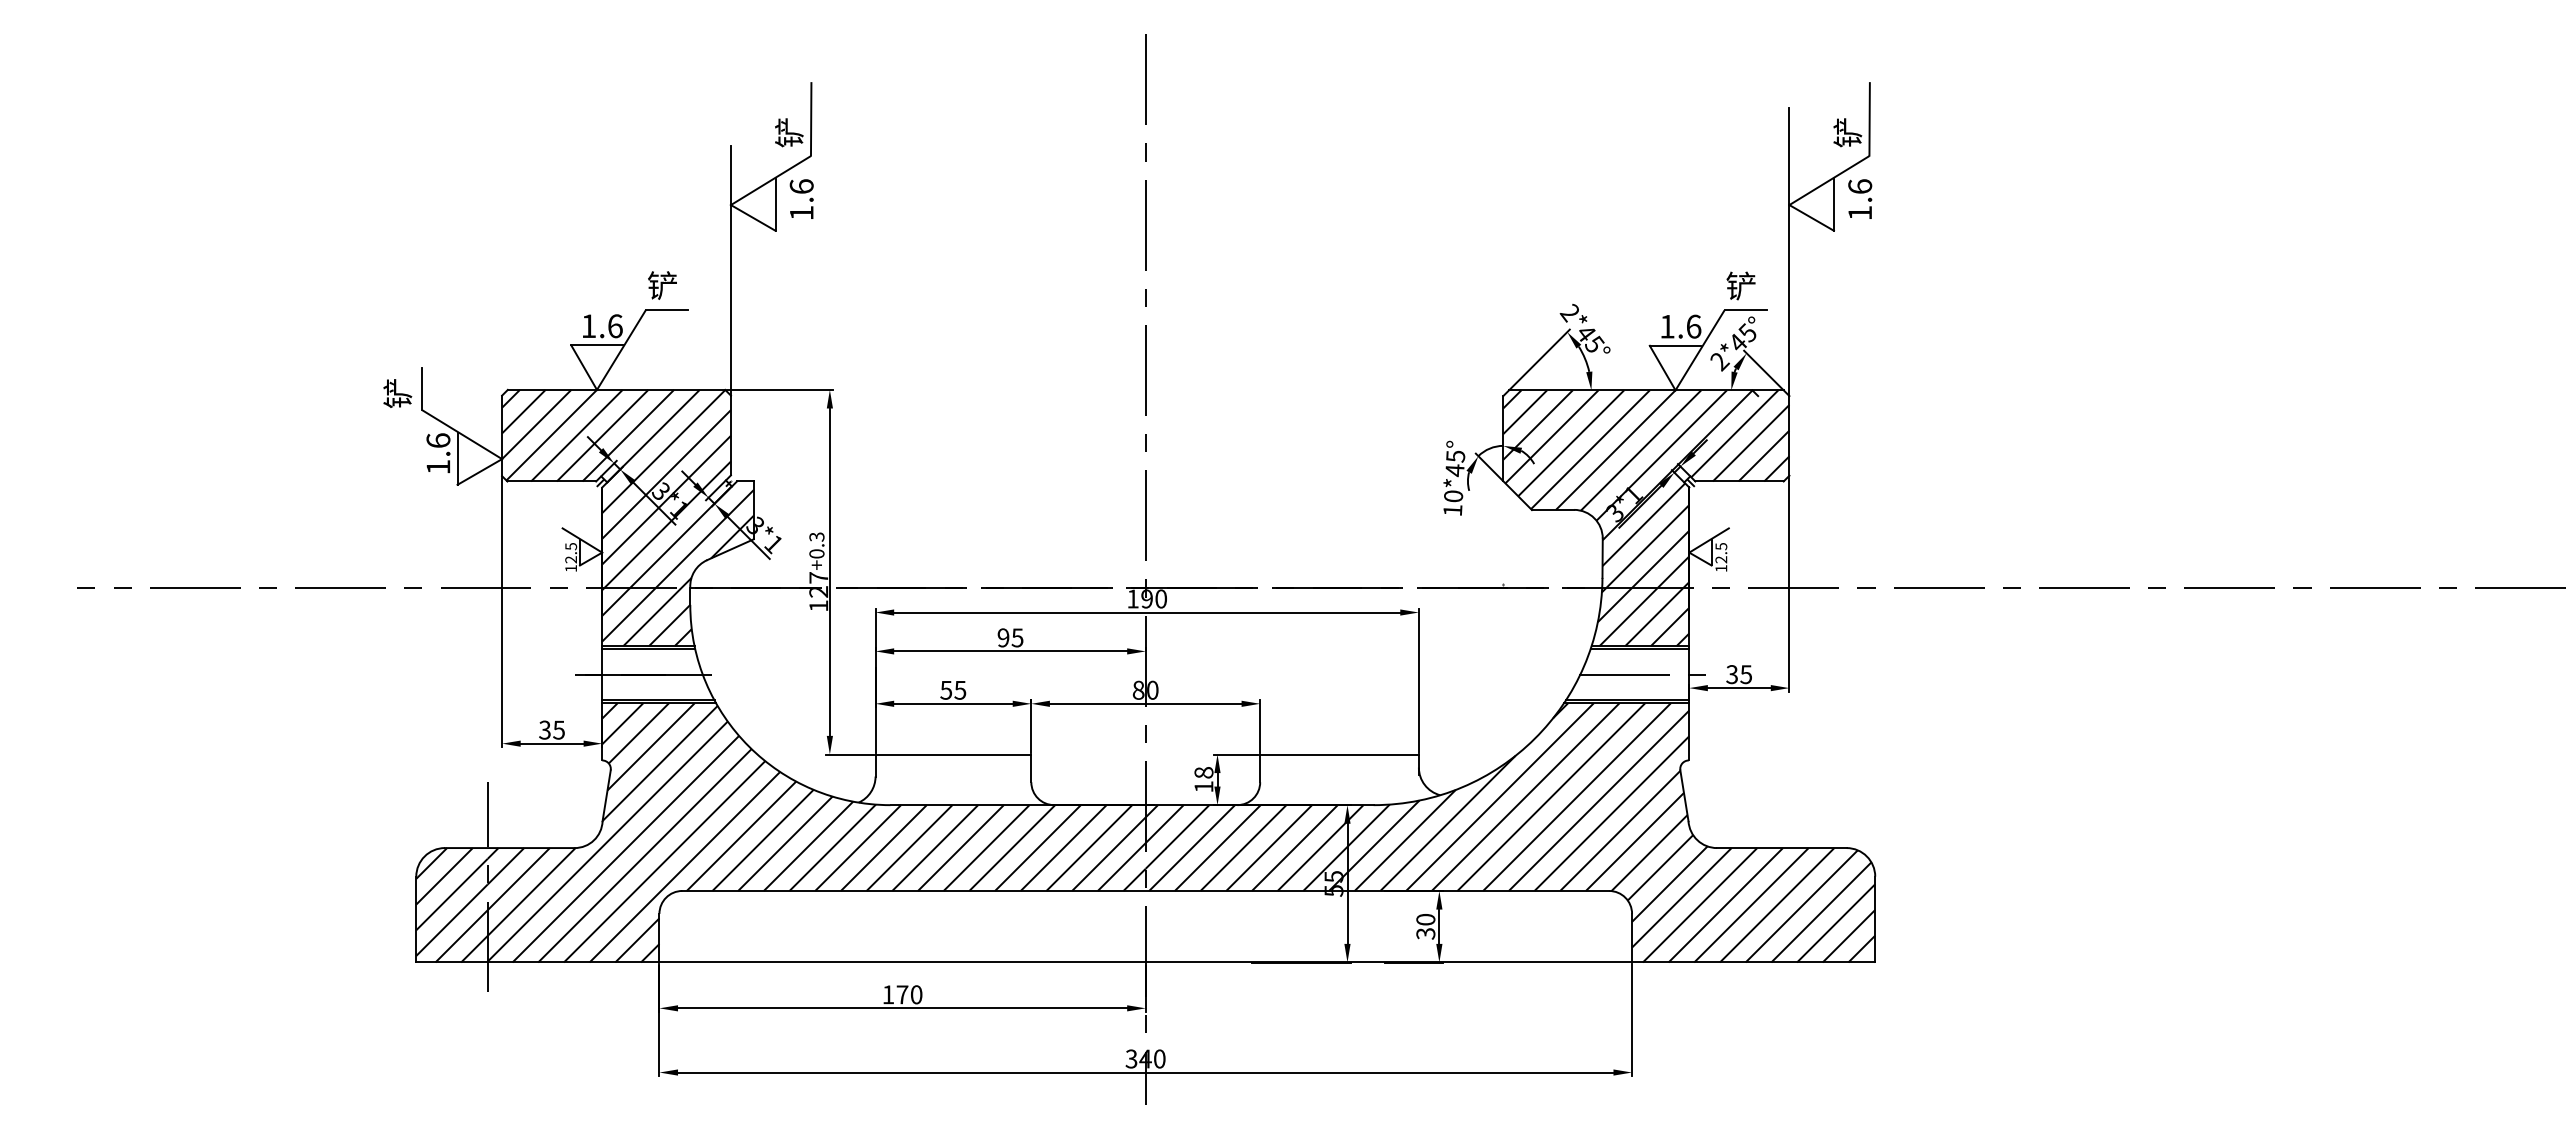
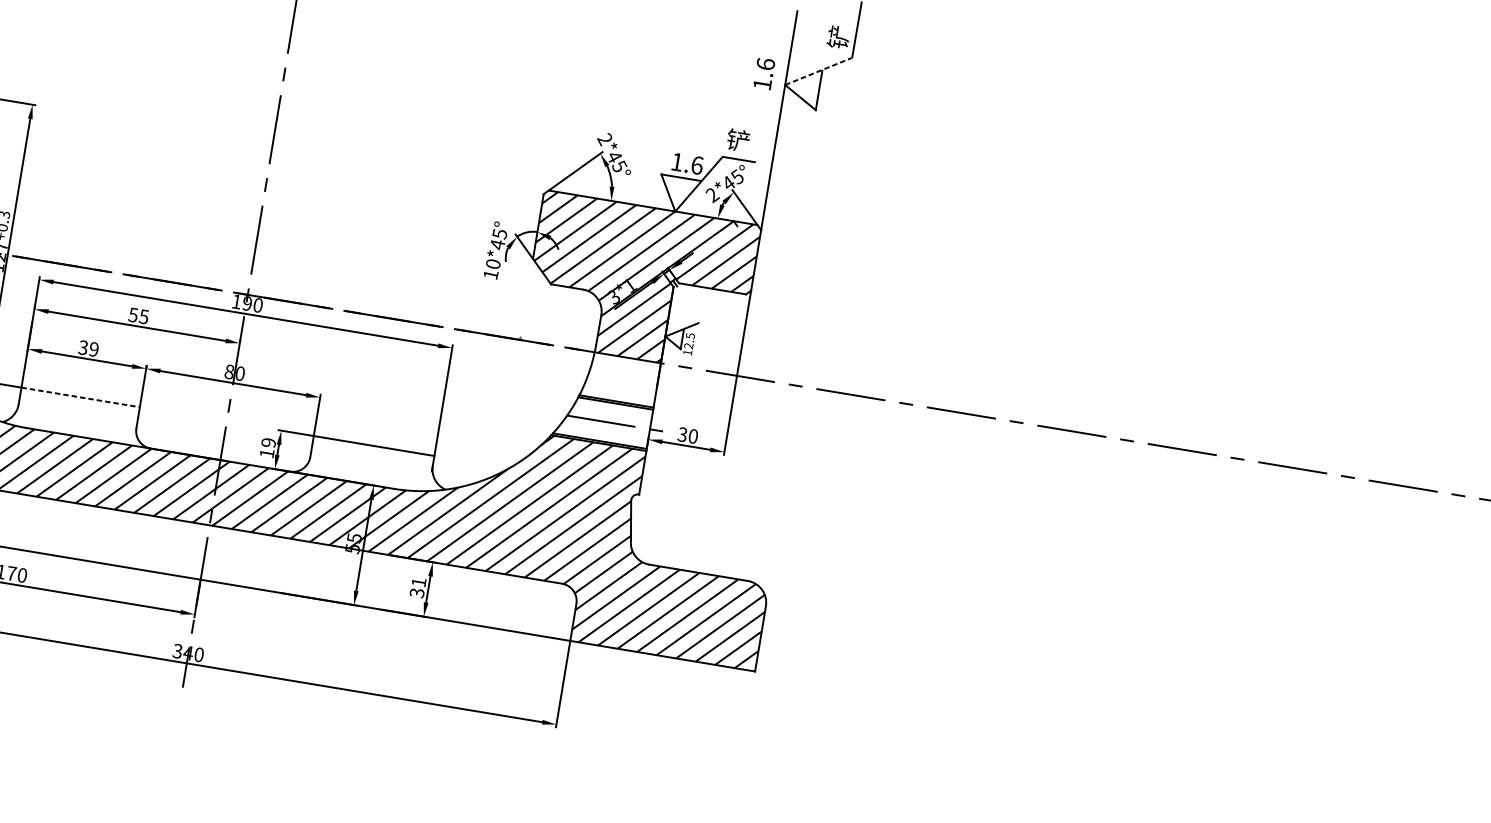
line: (1829, 180) -> (818, 71), solid -> dashed
text: (1860, 198) -> (764, 73), moved
hatch: (1643, 616) -> (622, 379), removed
text: (1003, 637) -> (133, 314), 95 -> 55
text: (1746, 674) -> (693, 436), 35 -> 30
text: (953, 689) -> (88, 348), 55 -> 39
line: (953, 754) -> (80, 397), solid -> dashed
text: (1203, 772) -> (268, 442), 18 -> 19
text: (1425, 919) -> (418, 582), 30 -> 31

